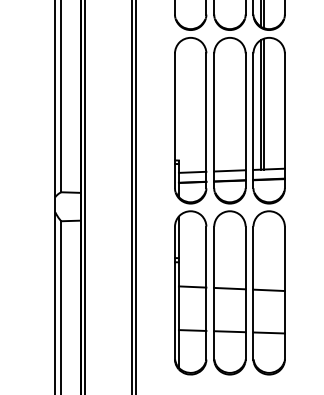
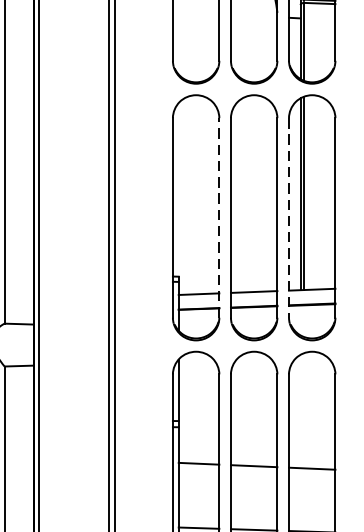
line: (206, 120) -> (219, 217), solid -> dashed
line: (253, 121) -> (289, 218), solid -> dashed

